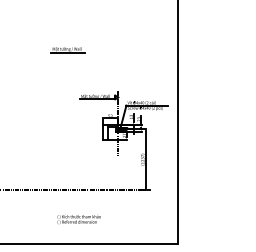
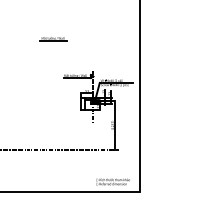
text: (78, 219) -> (112, 182), moved

